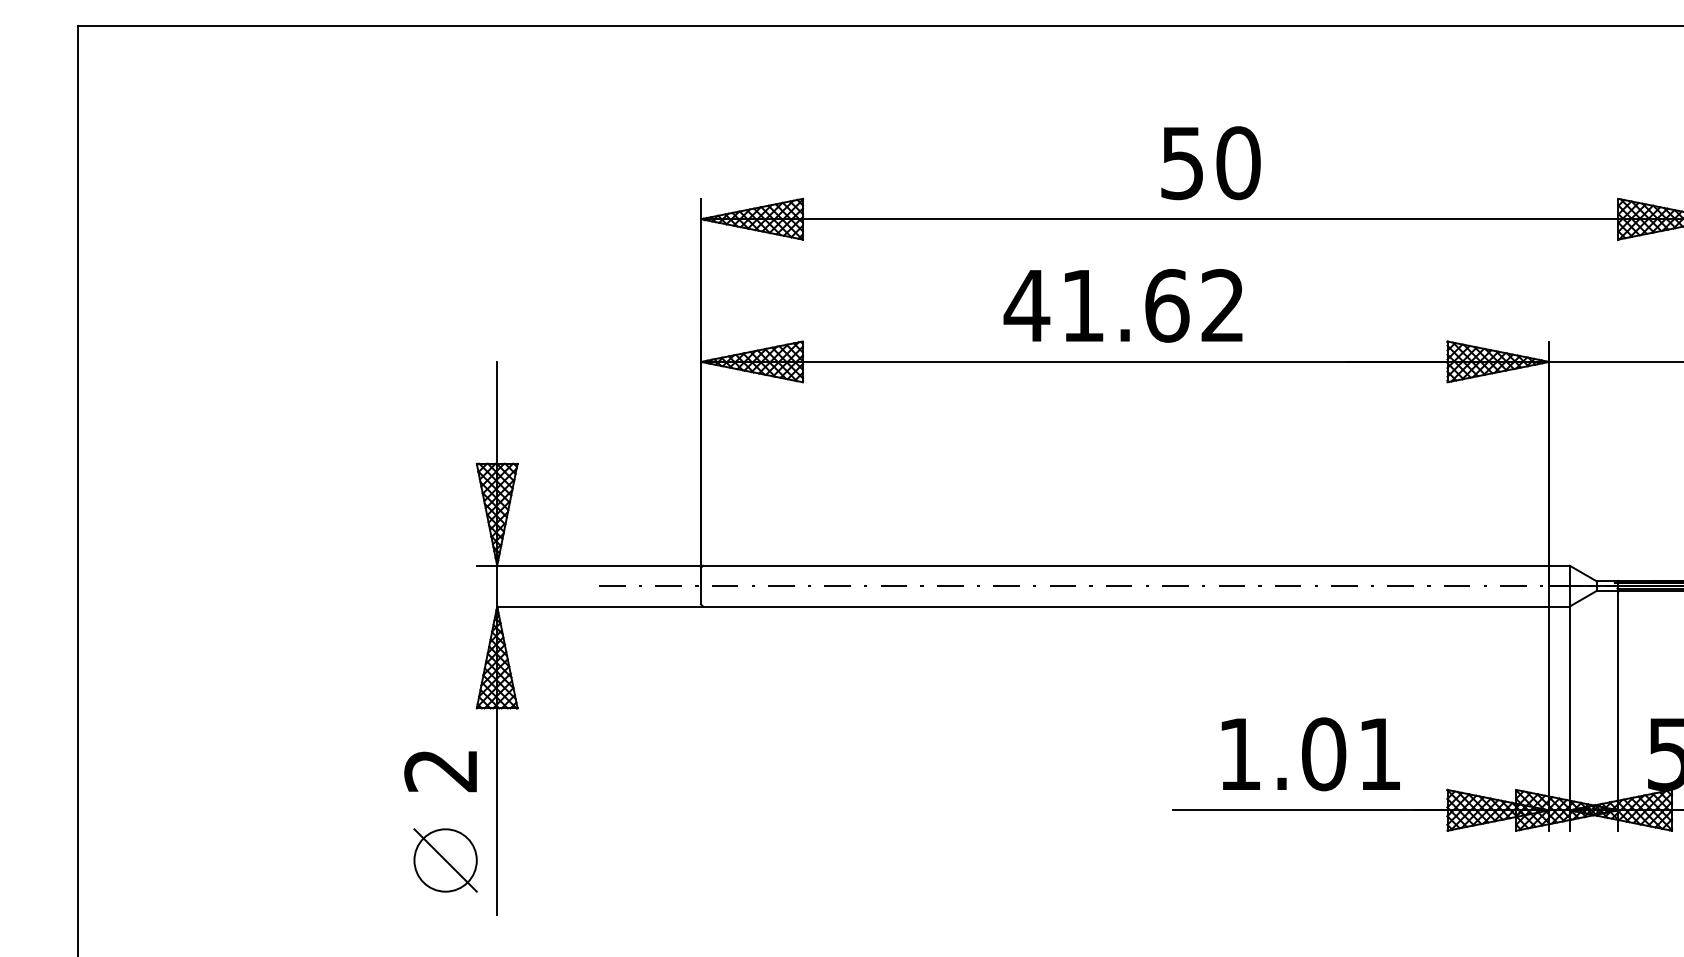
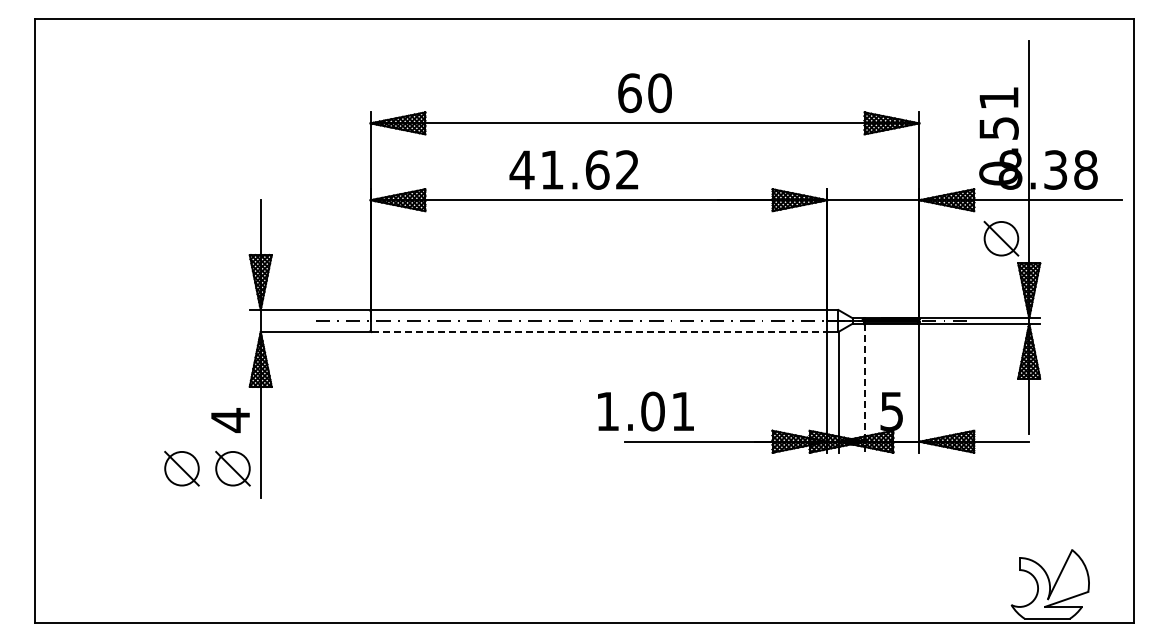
text: (1181, 163) -> (629, 93), 50 -> 60
text: (1122, 304) -> (573, 169), moved
line: (1126, 605) -> (599, 331), solid -> dashed
line: (1618, 711) -> (864, 388), solid -> dashed
text: (1309, 754) -> (645, 411), moved
text: (439, 770) -> (229, 420), 2 -> 4
part: (350, 860) -> (181, 468), added

